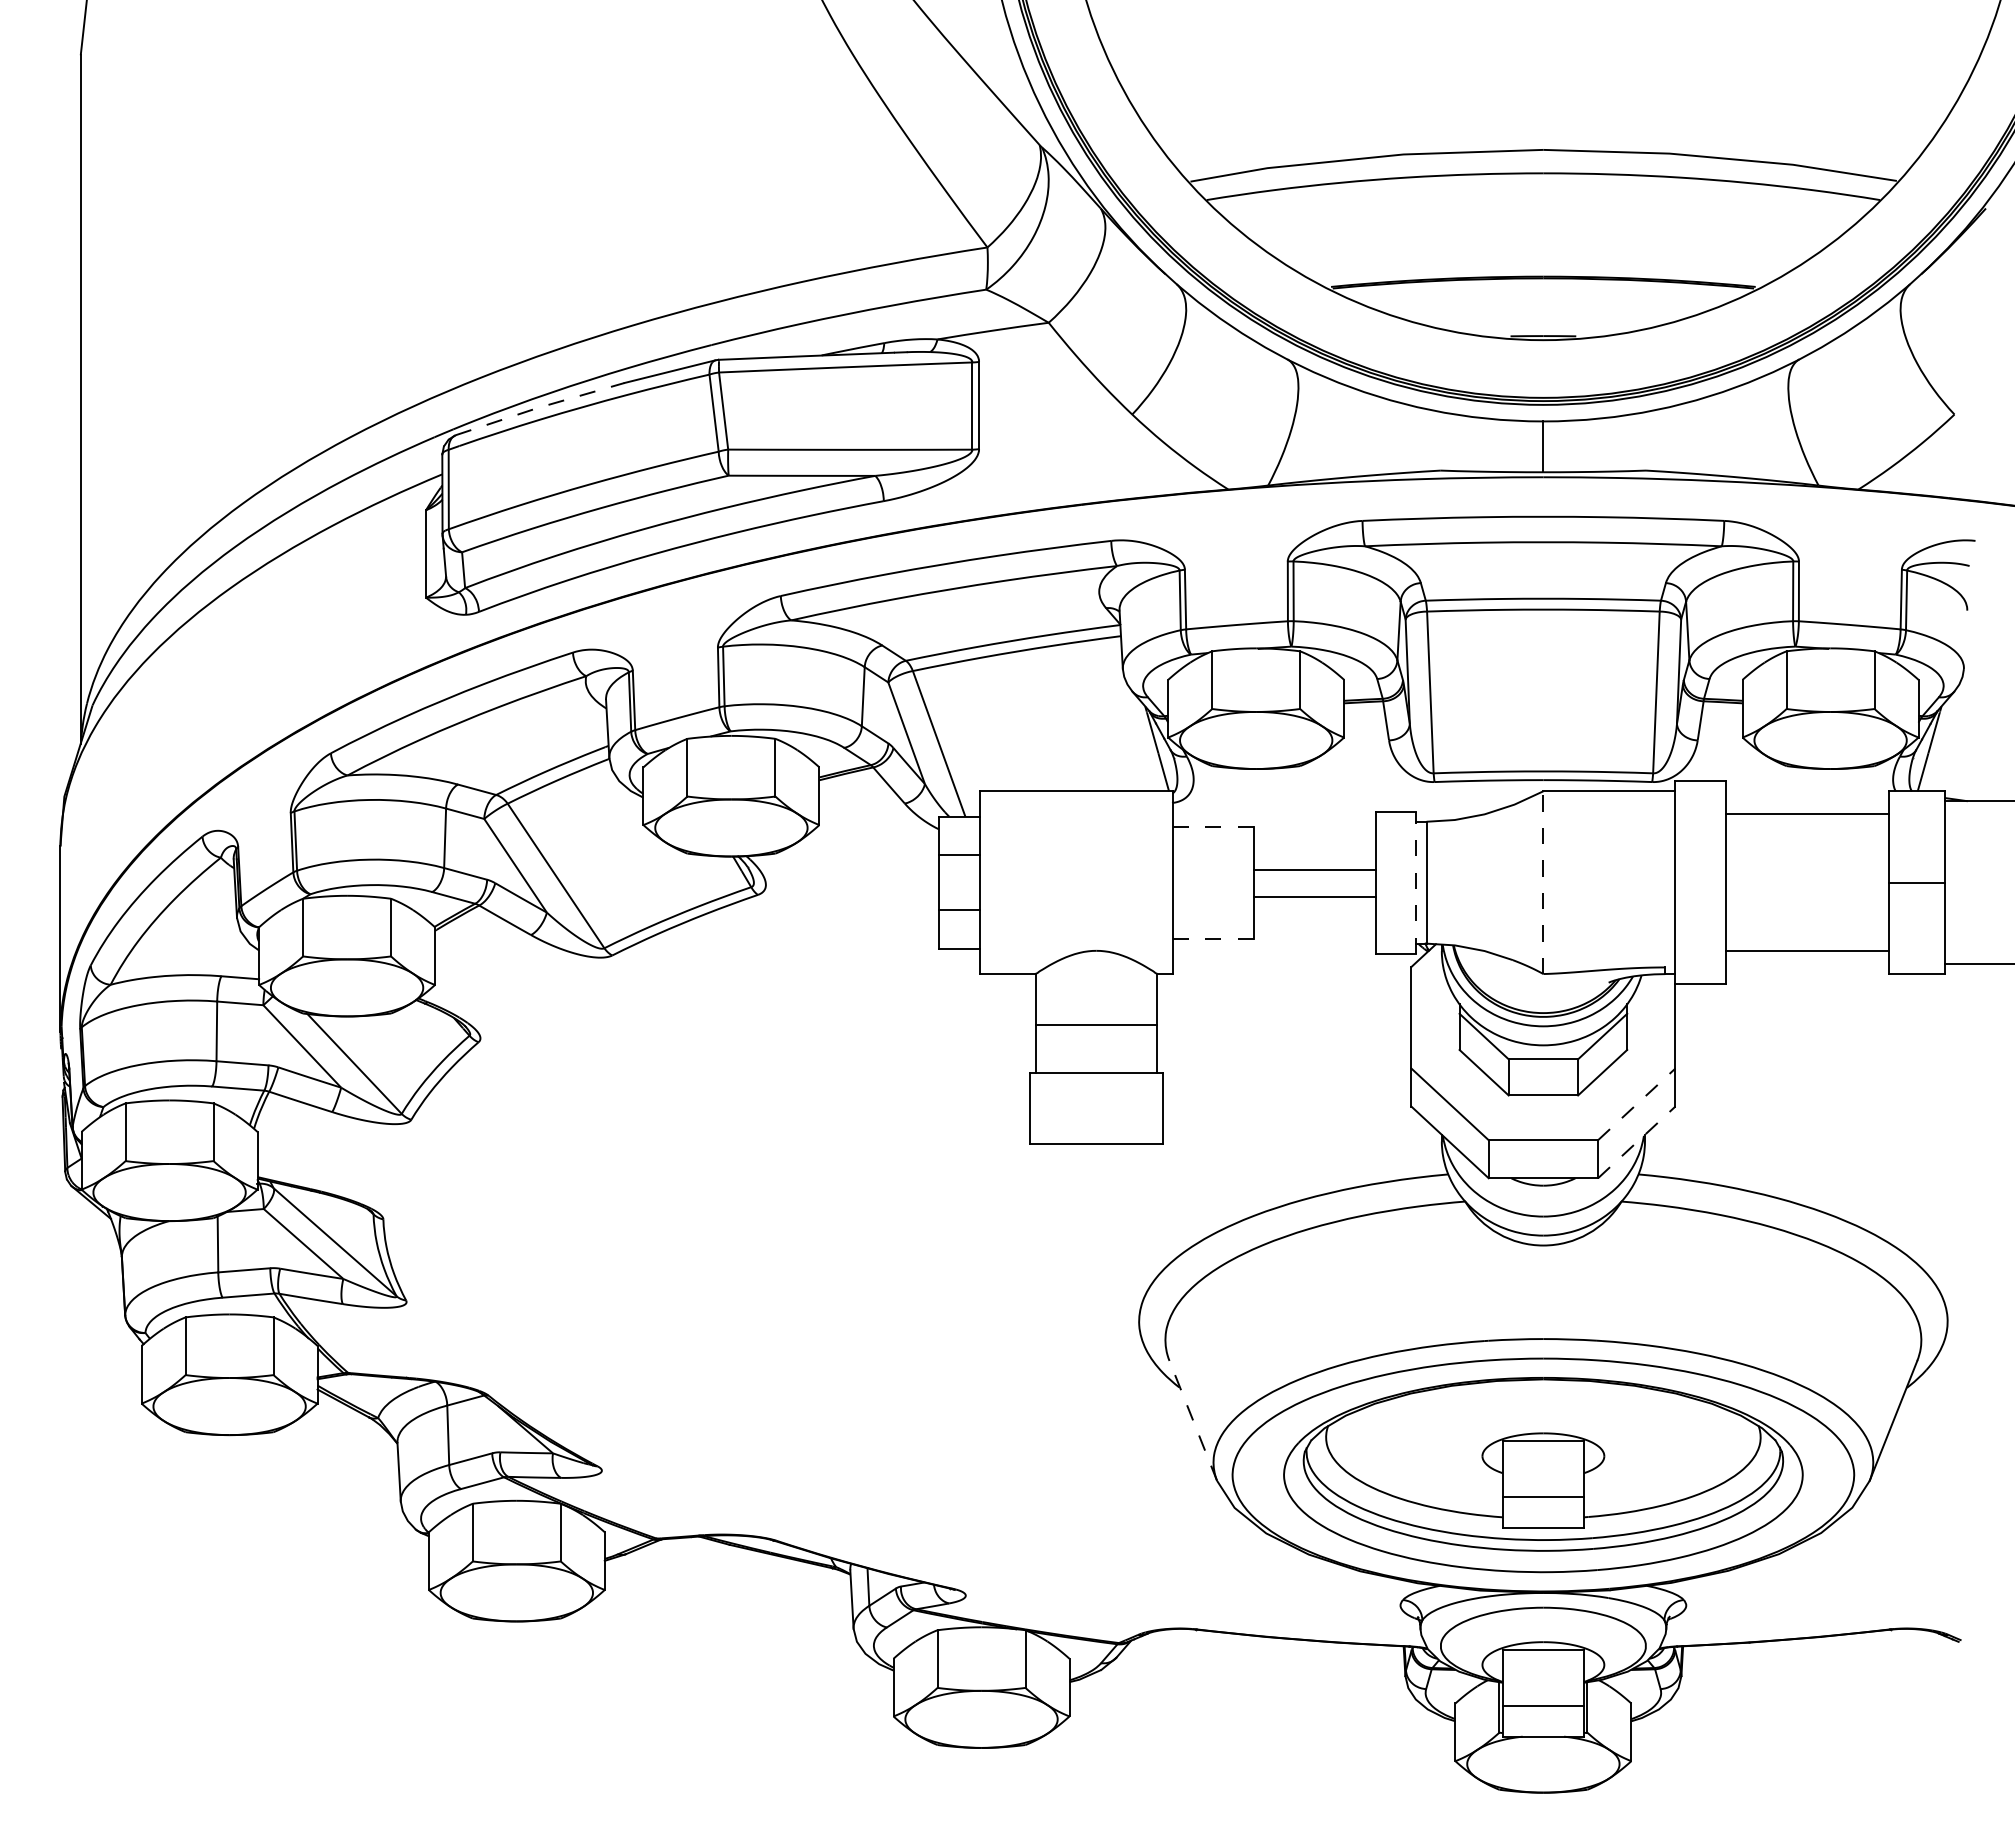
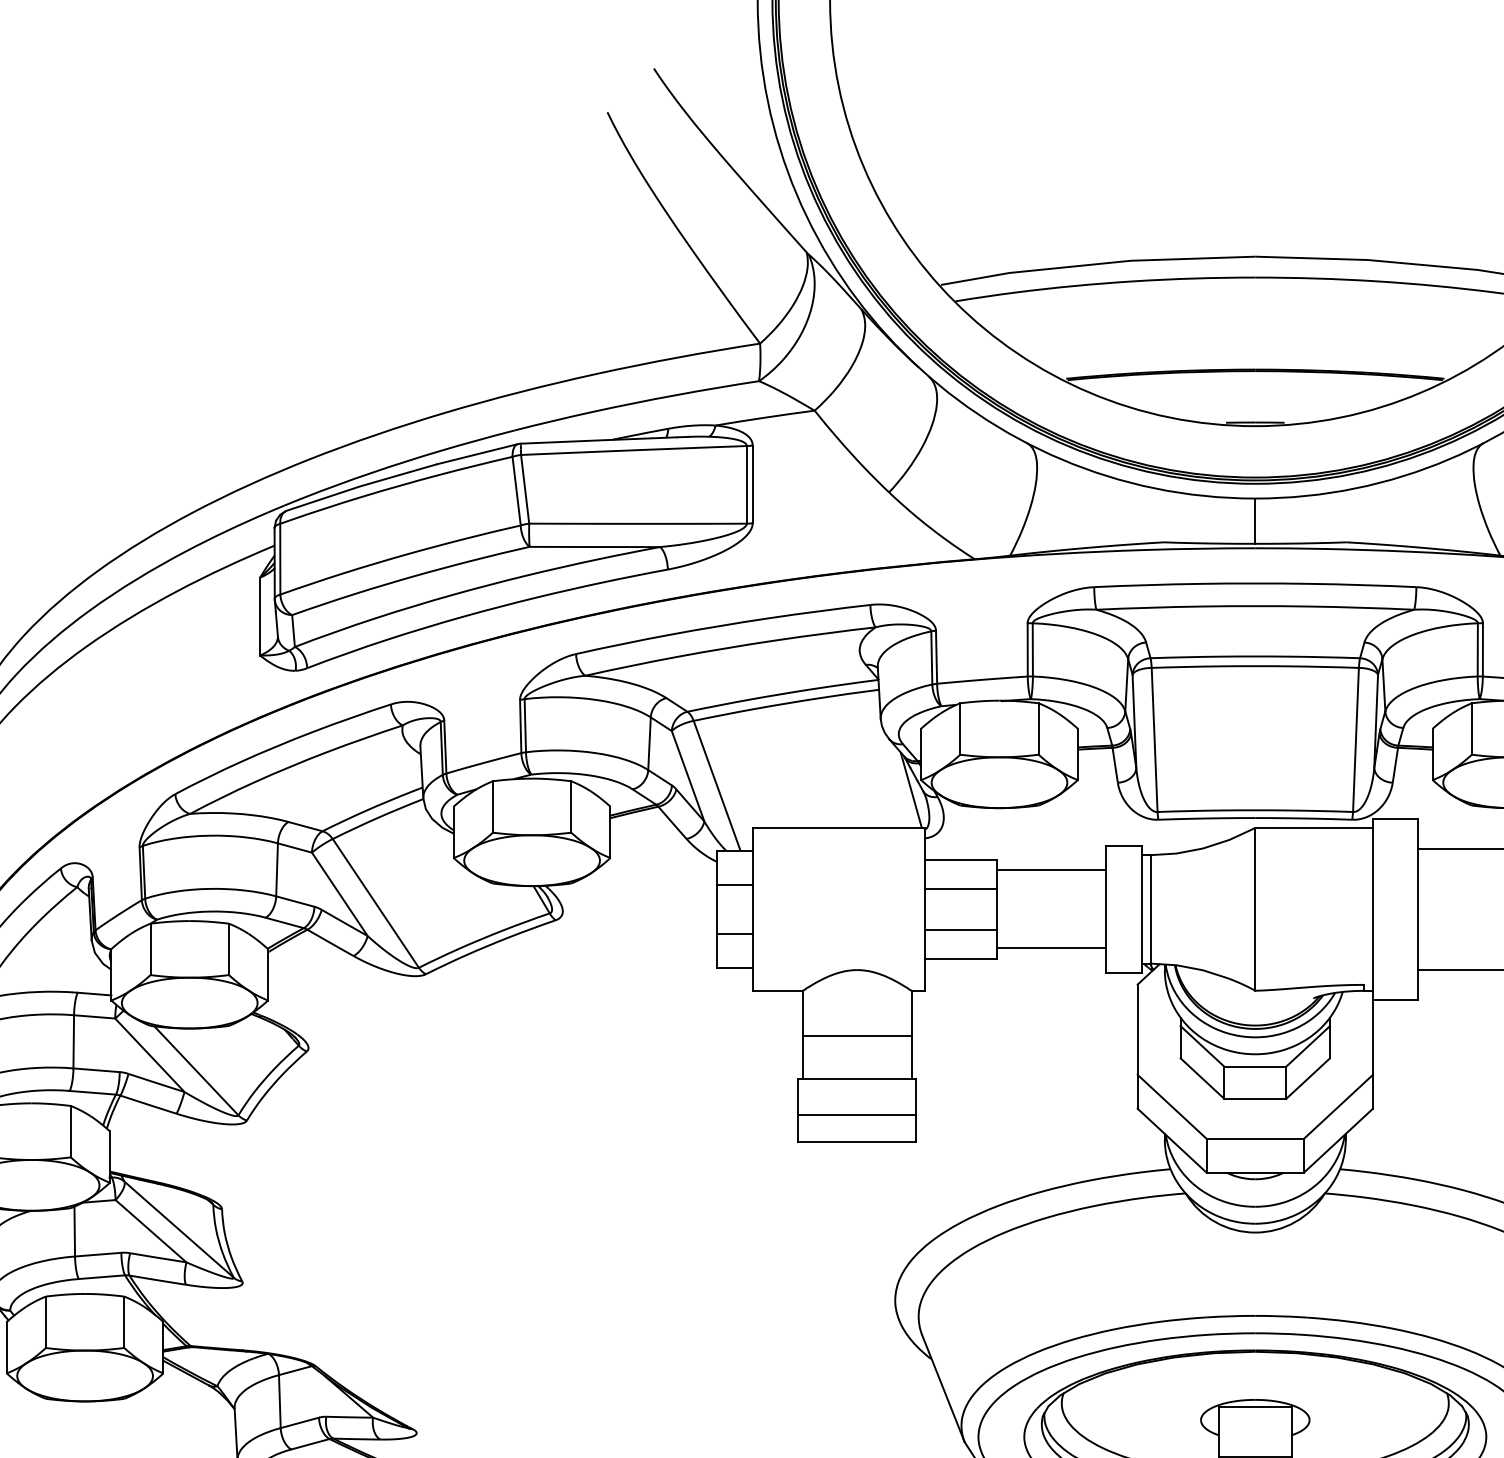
line: (539, 407) -> (361, 486), dashed -> solid
line: (1213, 826) -> (961, 859), dashed -> solid
line: (1212, 859) -> (960, 888), added
line: (1314, 869) -> (1051, 948), moved
line: (1416, 882) -> (1142, 909), dashed -> solid
line: (1543, 882) -> (1255, 909), dashed -> solid
line: (1314, 896) -> (1051, 870), moved
line: (1212, 905) -> (960, 929), added
line: (1213, 938) -> (961, 959), dashed -> solid
line: (1636, 1104) -> (1338, 1106), dashed -> solid
line: (1096, 1113) -> (857, 1114), added
line: (1636, 1142) -> (1338, 1140), dashed -> solid
line: (1193, 1420) -> (943, 1388), dashed -> solid

